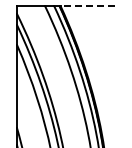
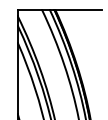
line: (87, 6) -> (78, 9), dashed -> solid

